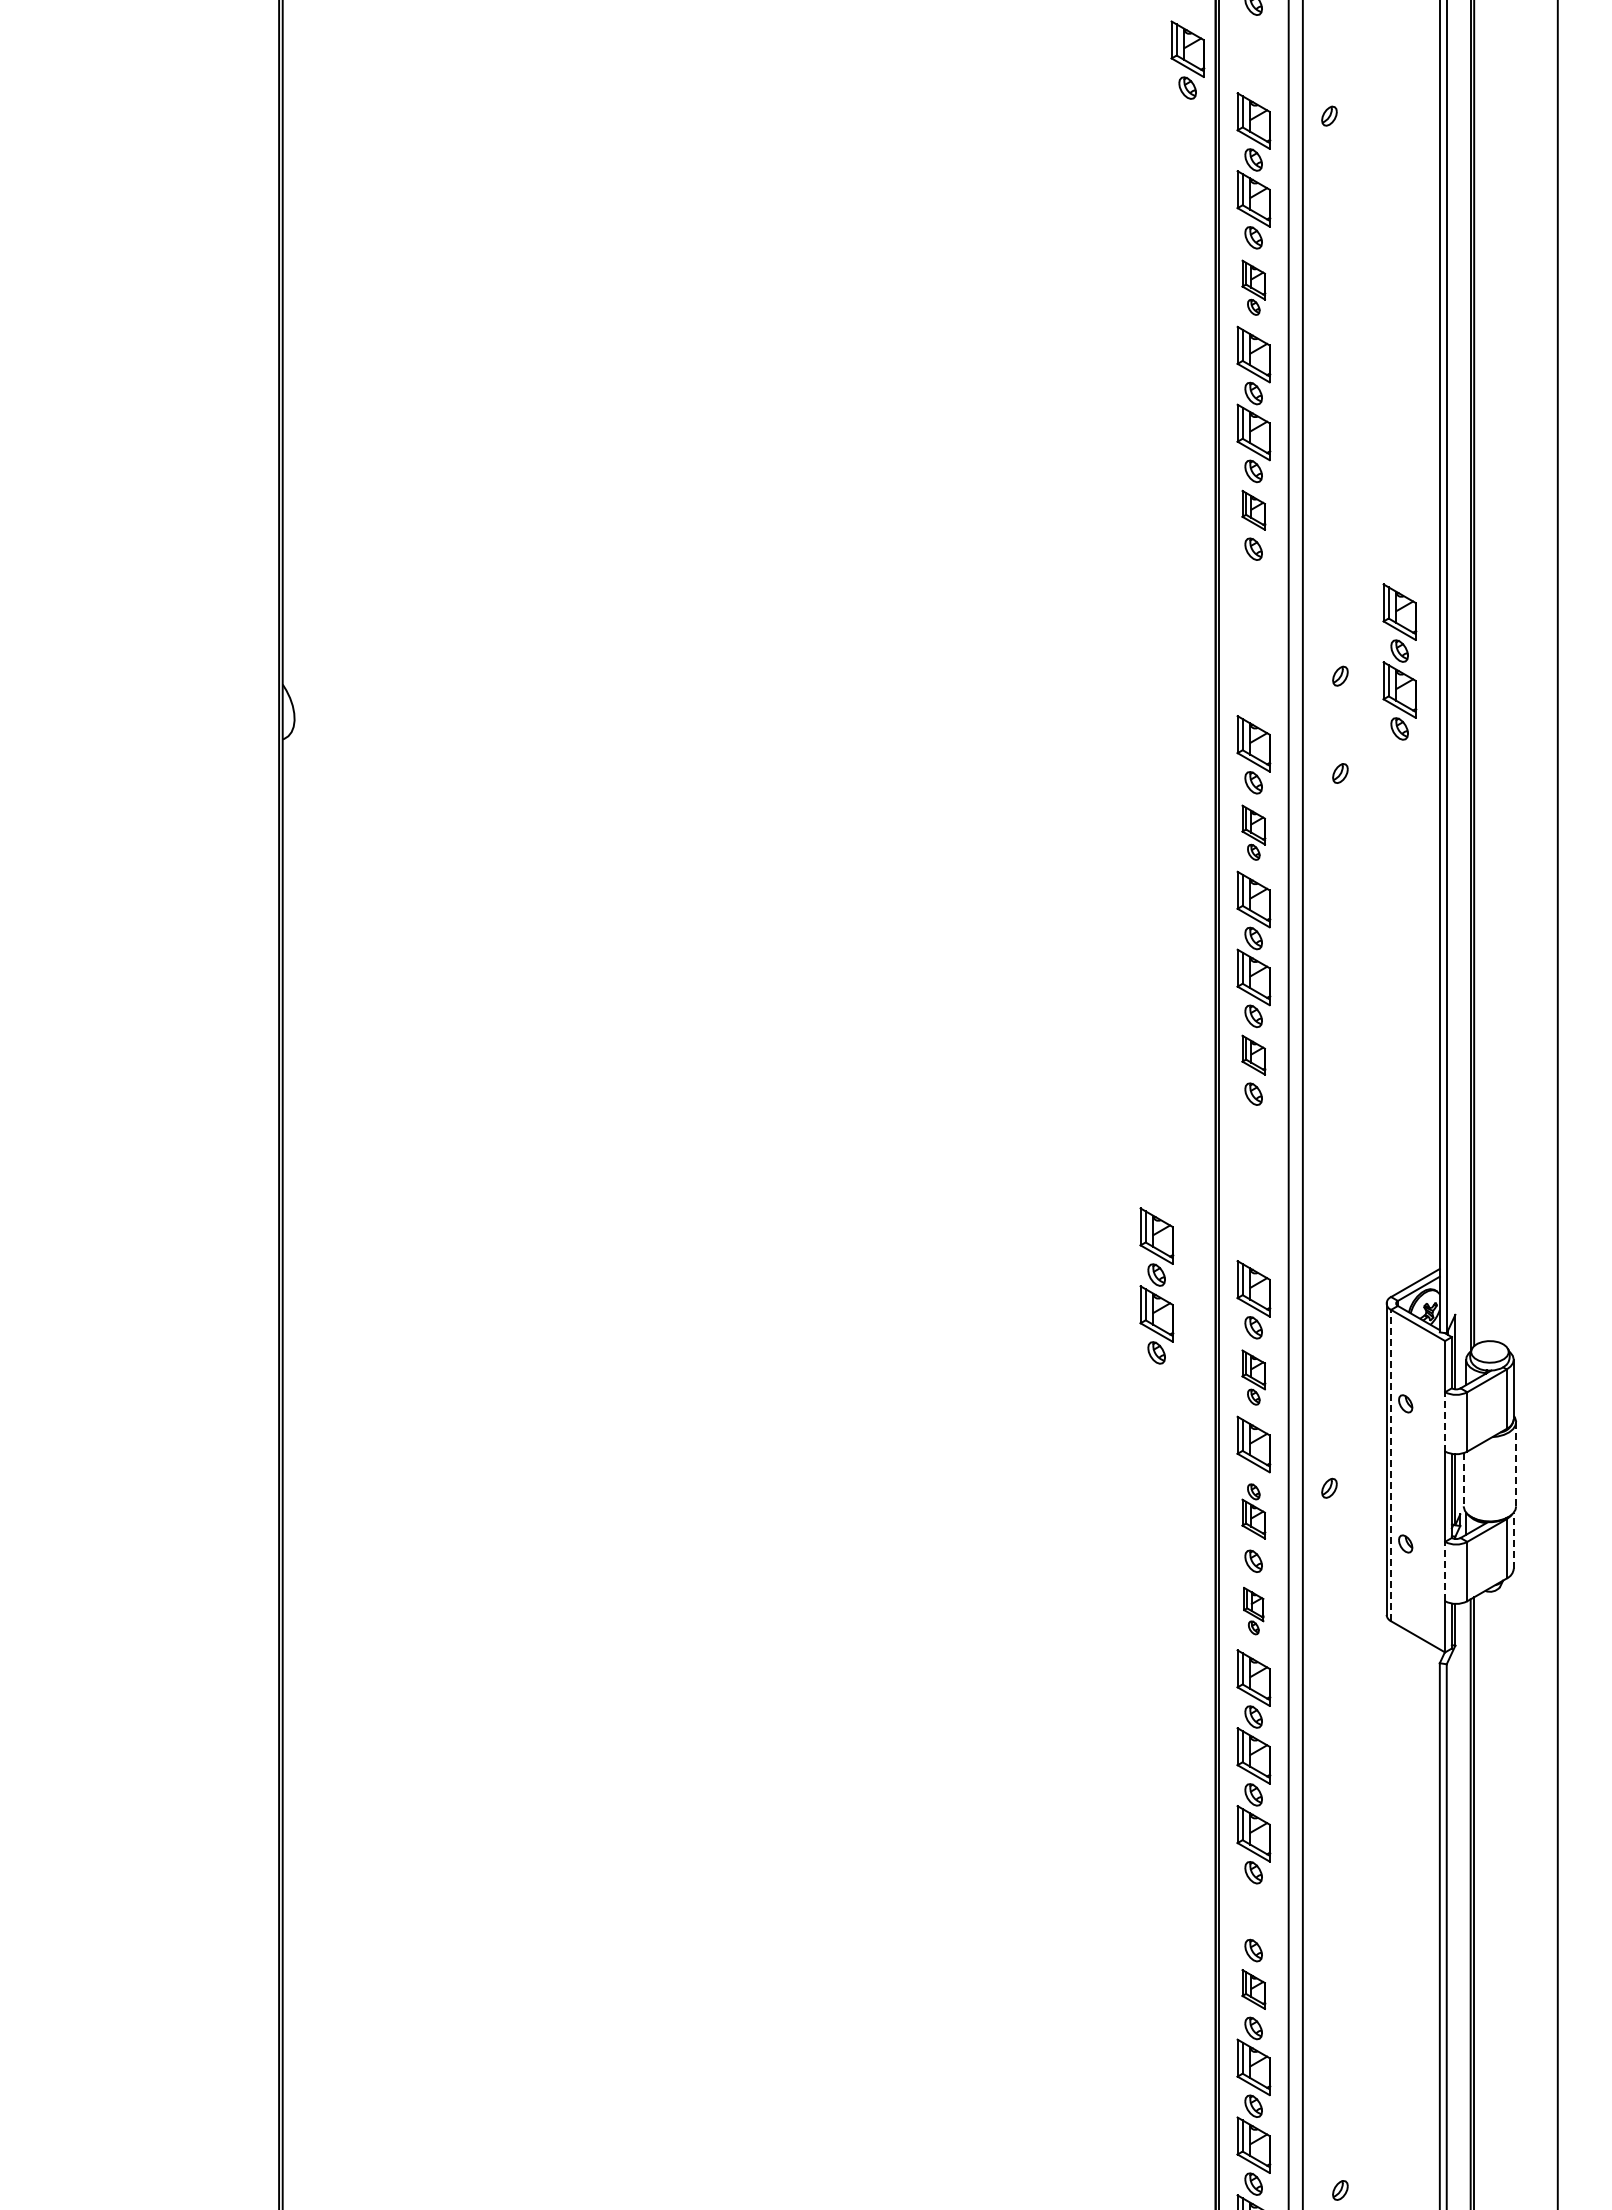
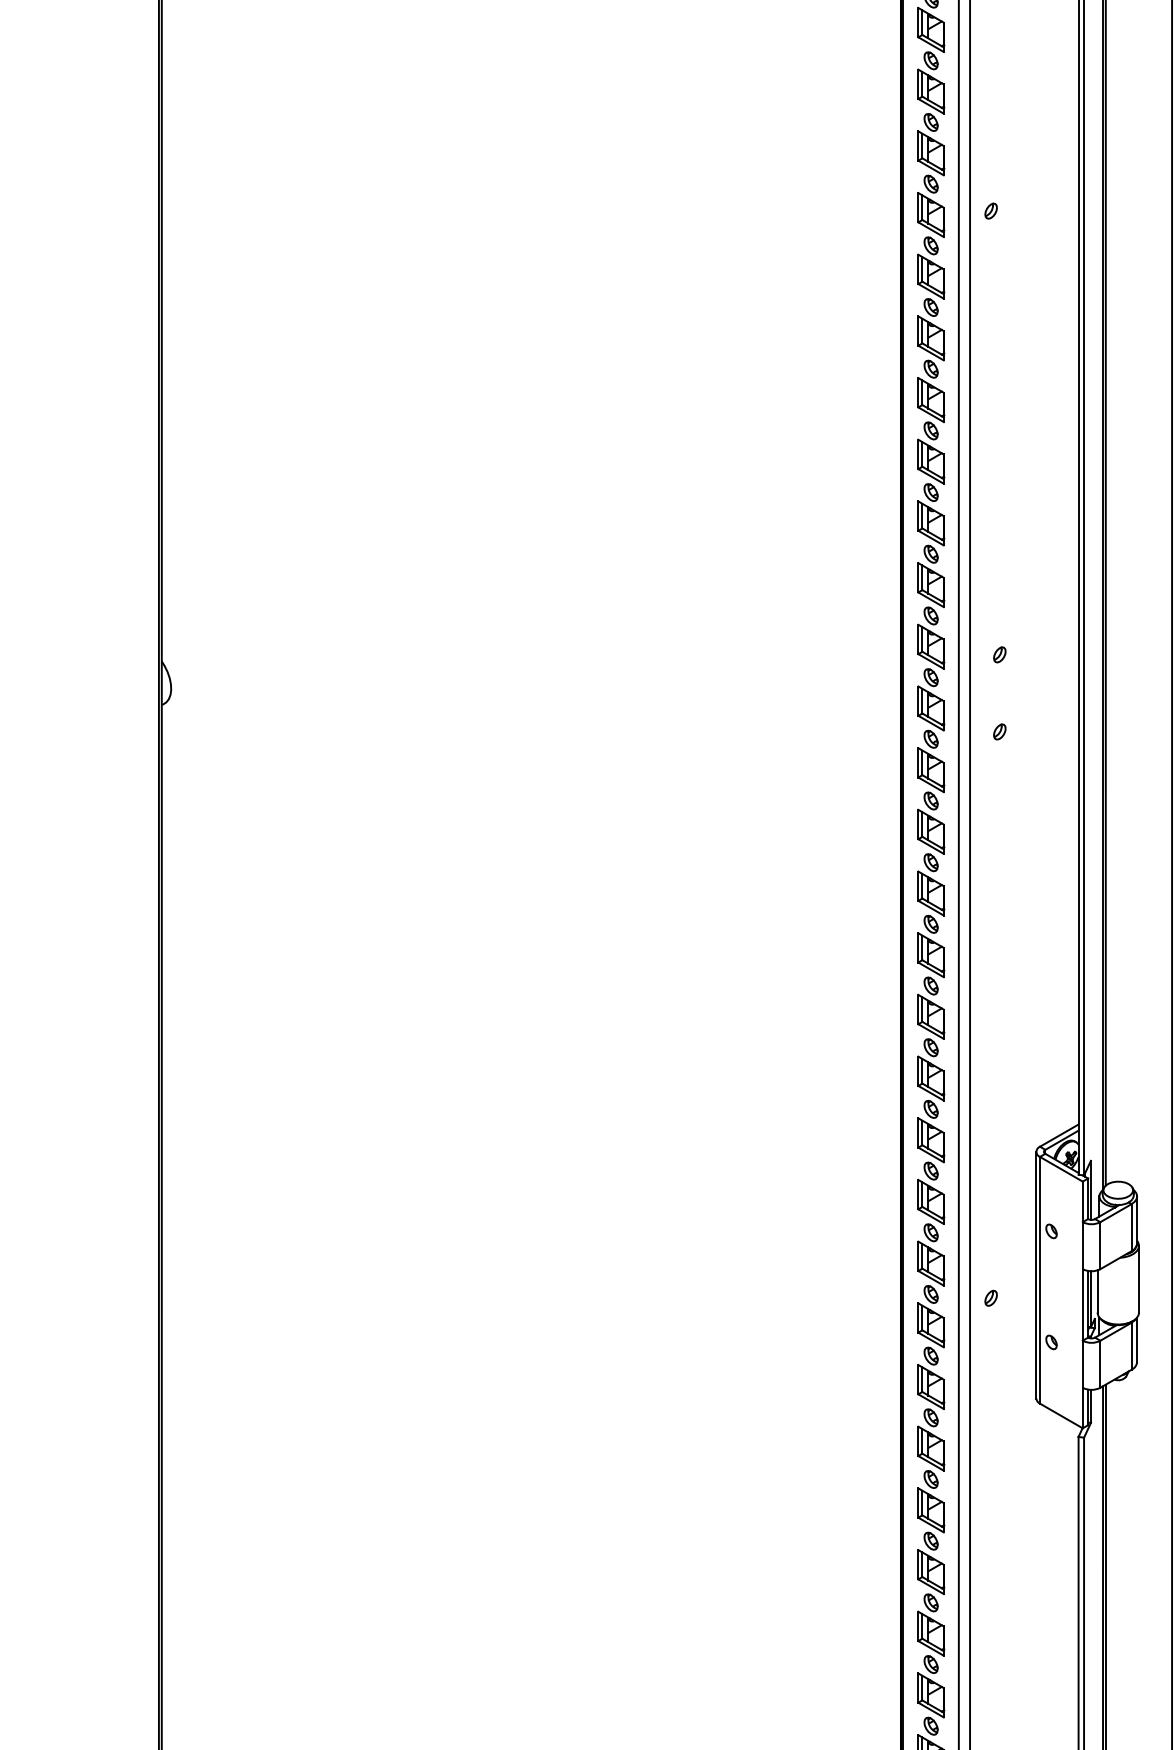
part: (1187, 59) -> (930, 161), moved
part: (1253, 287) -> (930, 346), size x1.43
part: (1253, 510) -> (930, 523), size x1.43
part: (1399, 661) -> (930, 624), moved
part: (1253, 832) -> (930, 778), size x1.43
part: (1253, 1054) -> (930, 954), size x1.43
part: (1156, 1285) -> (930, 1056), moved
part: (1253, 1377) -> (930, 1210), size x1.43
line: (1445, 1421) -> (1083, 1245), dashed -> solid
line: (1516, 1463) -> (1139, 1278), dashed -> solid
line: (1391, 1465) -> (1040, 1280), dashed -> solid
line: (1463, 1479) -> (1097, 1291), dashed -> solid
part: (1253, 1511) -> (930, 1316), size x1.43
line: (1513, 1540) -> (1136, 1339), dashed -> solid
line: (1445, 1571) -> (1083, 1364), dashed -> solid
part: (1253, 1610) -> (930, 1395), size x1.67
part: (1253, 1911) -> (930, 1633), added
part: (1253, 1989) -> (930, 1695), size x1.43

